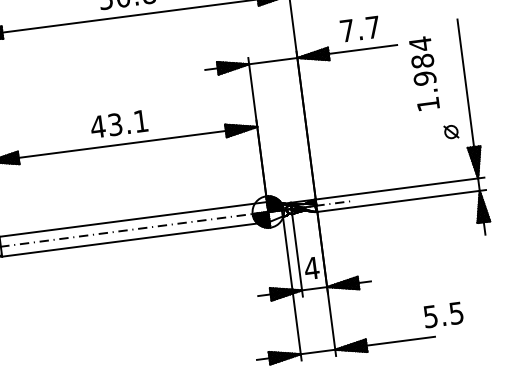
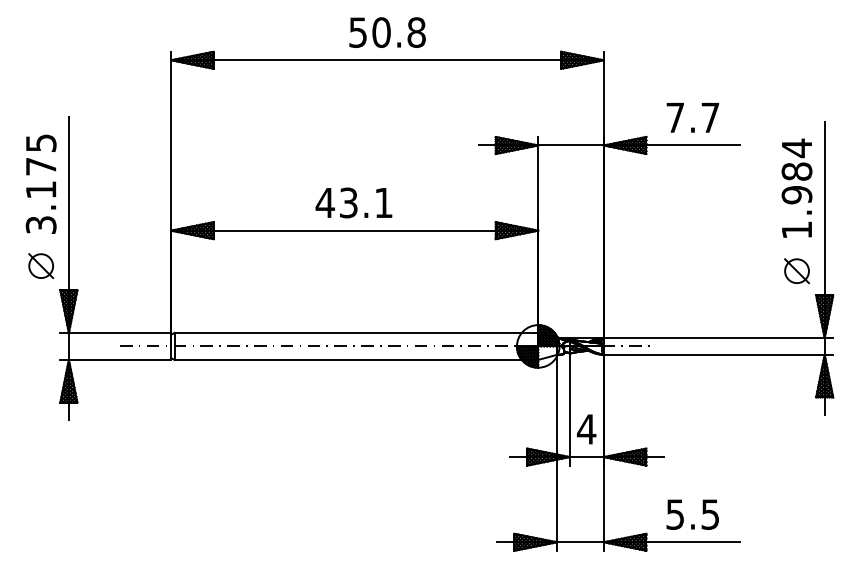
text: (423, 72) -> (796, 187), moved
part: (451, 132) -> (796, 271), size x1.43
text: (443, 314) -> (692, 514), moved

